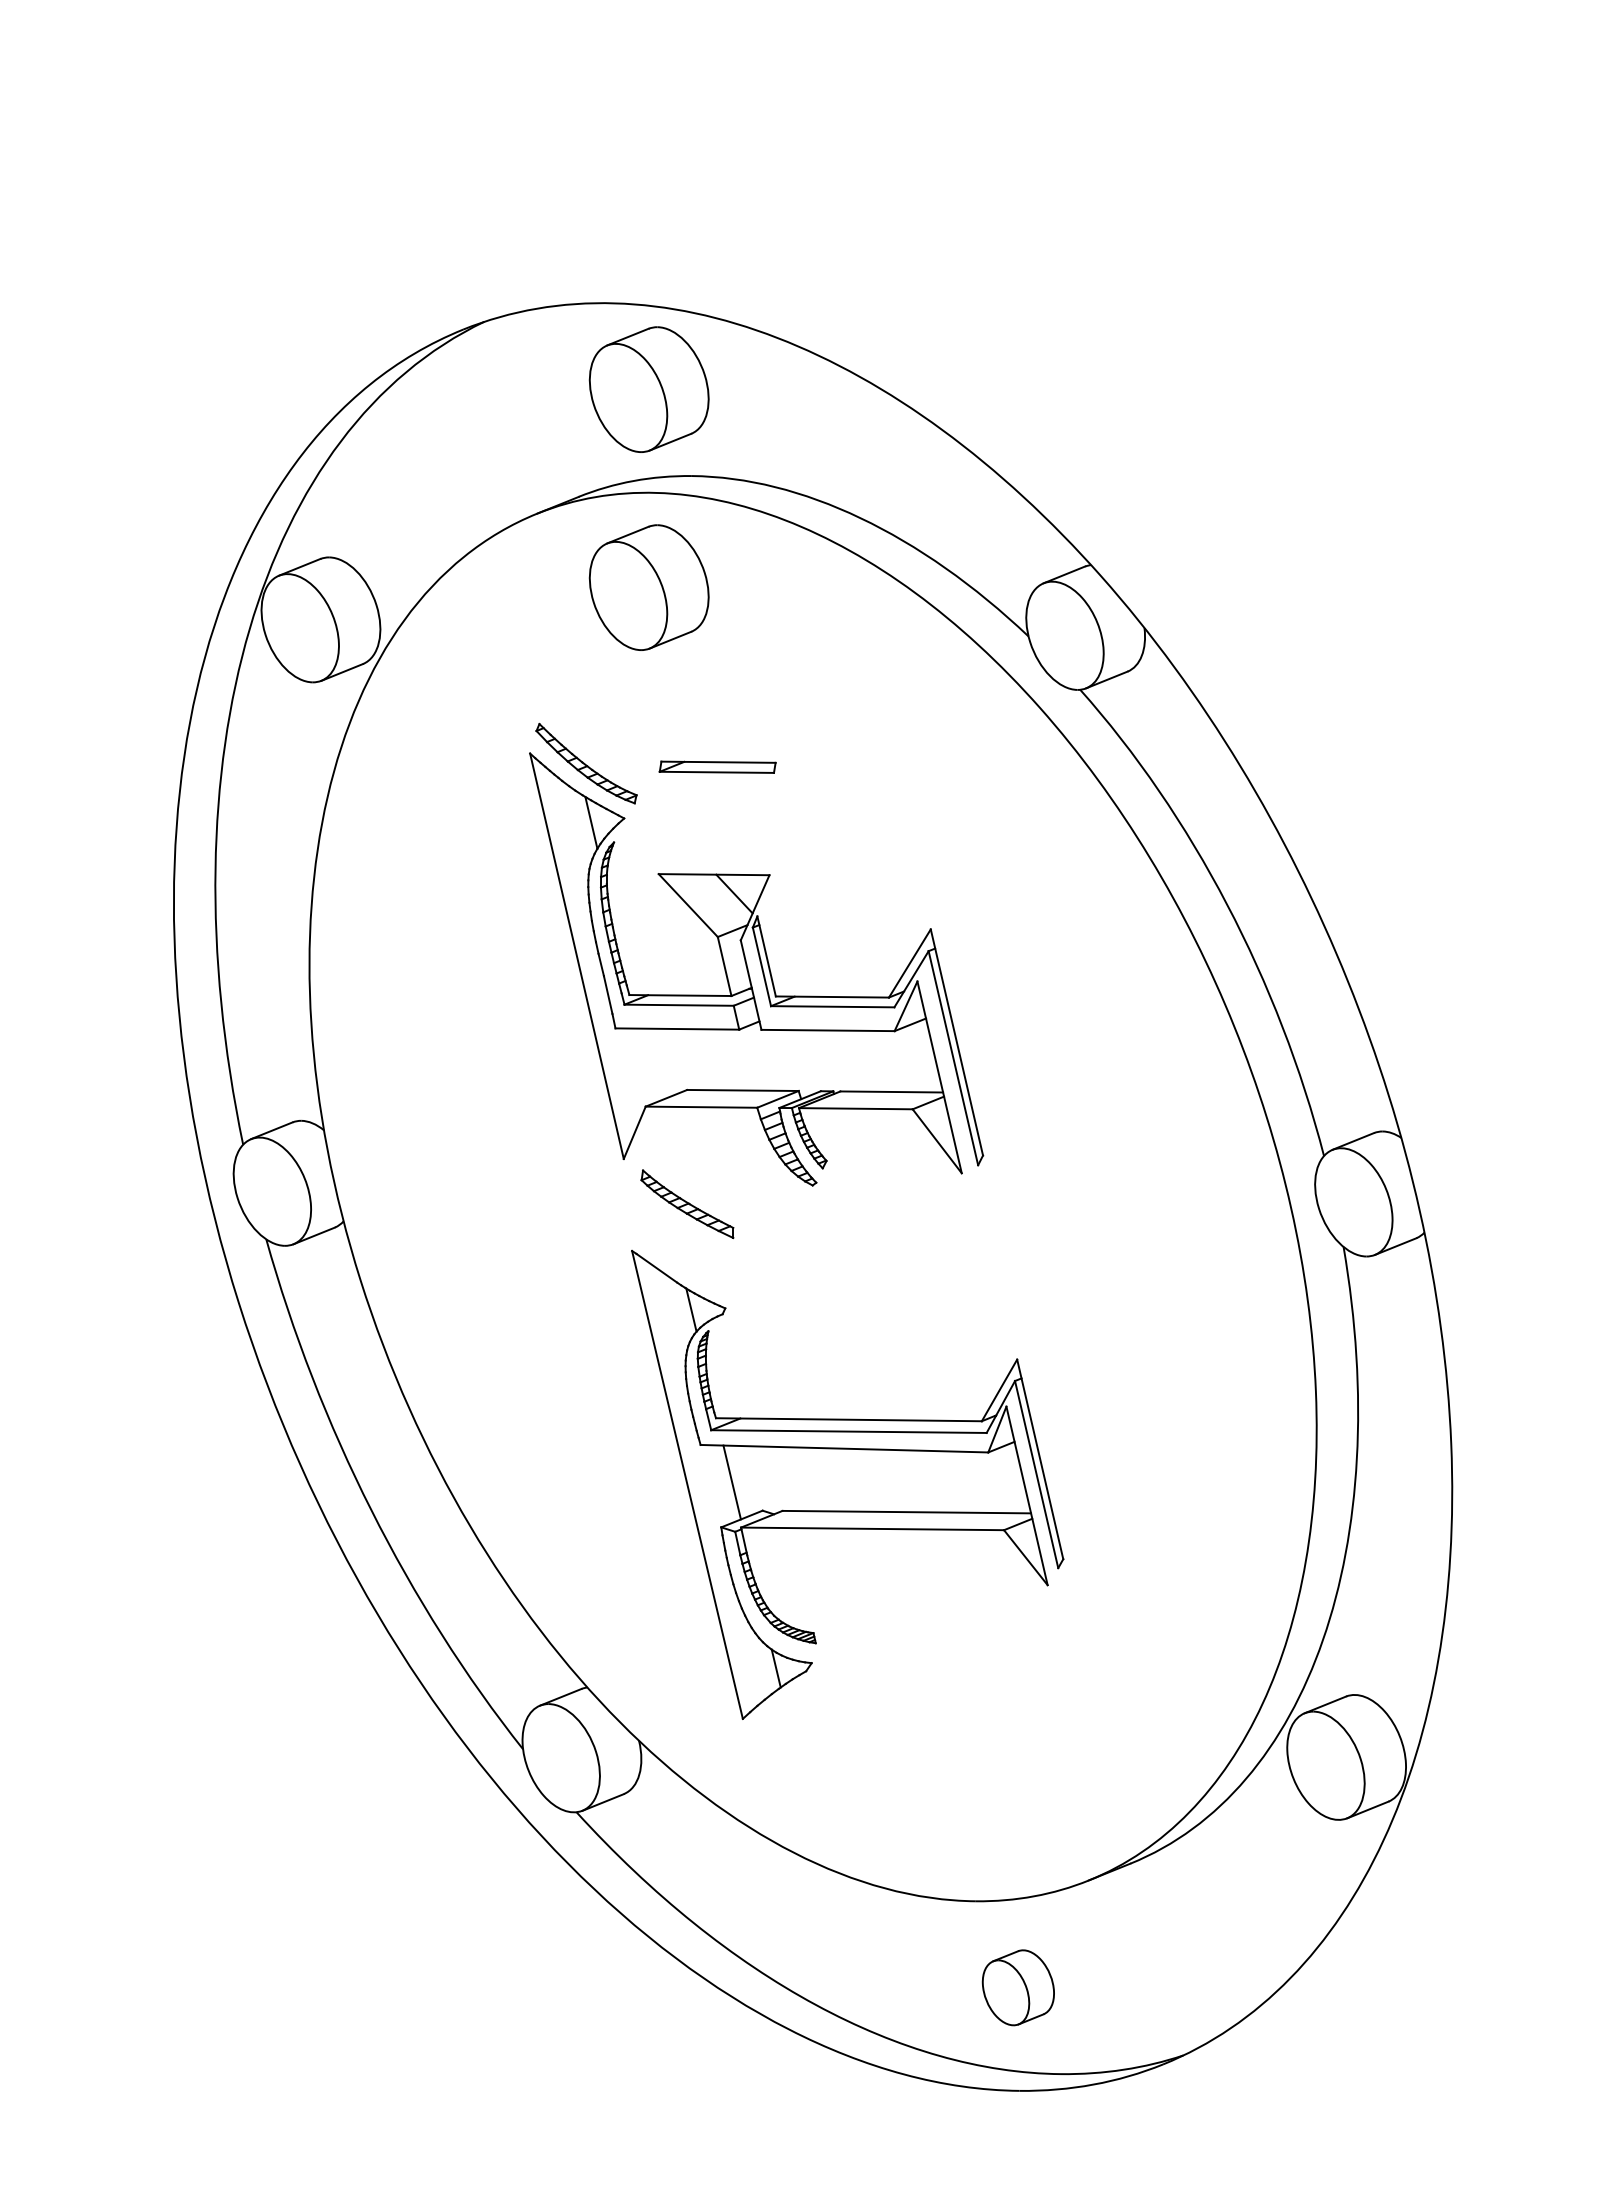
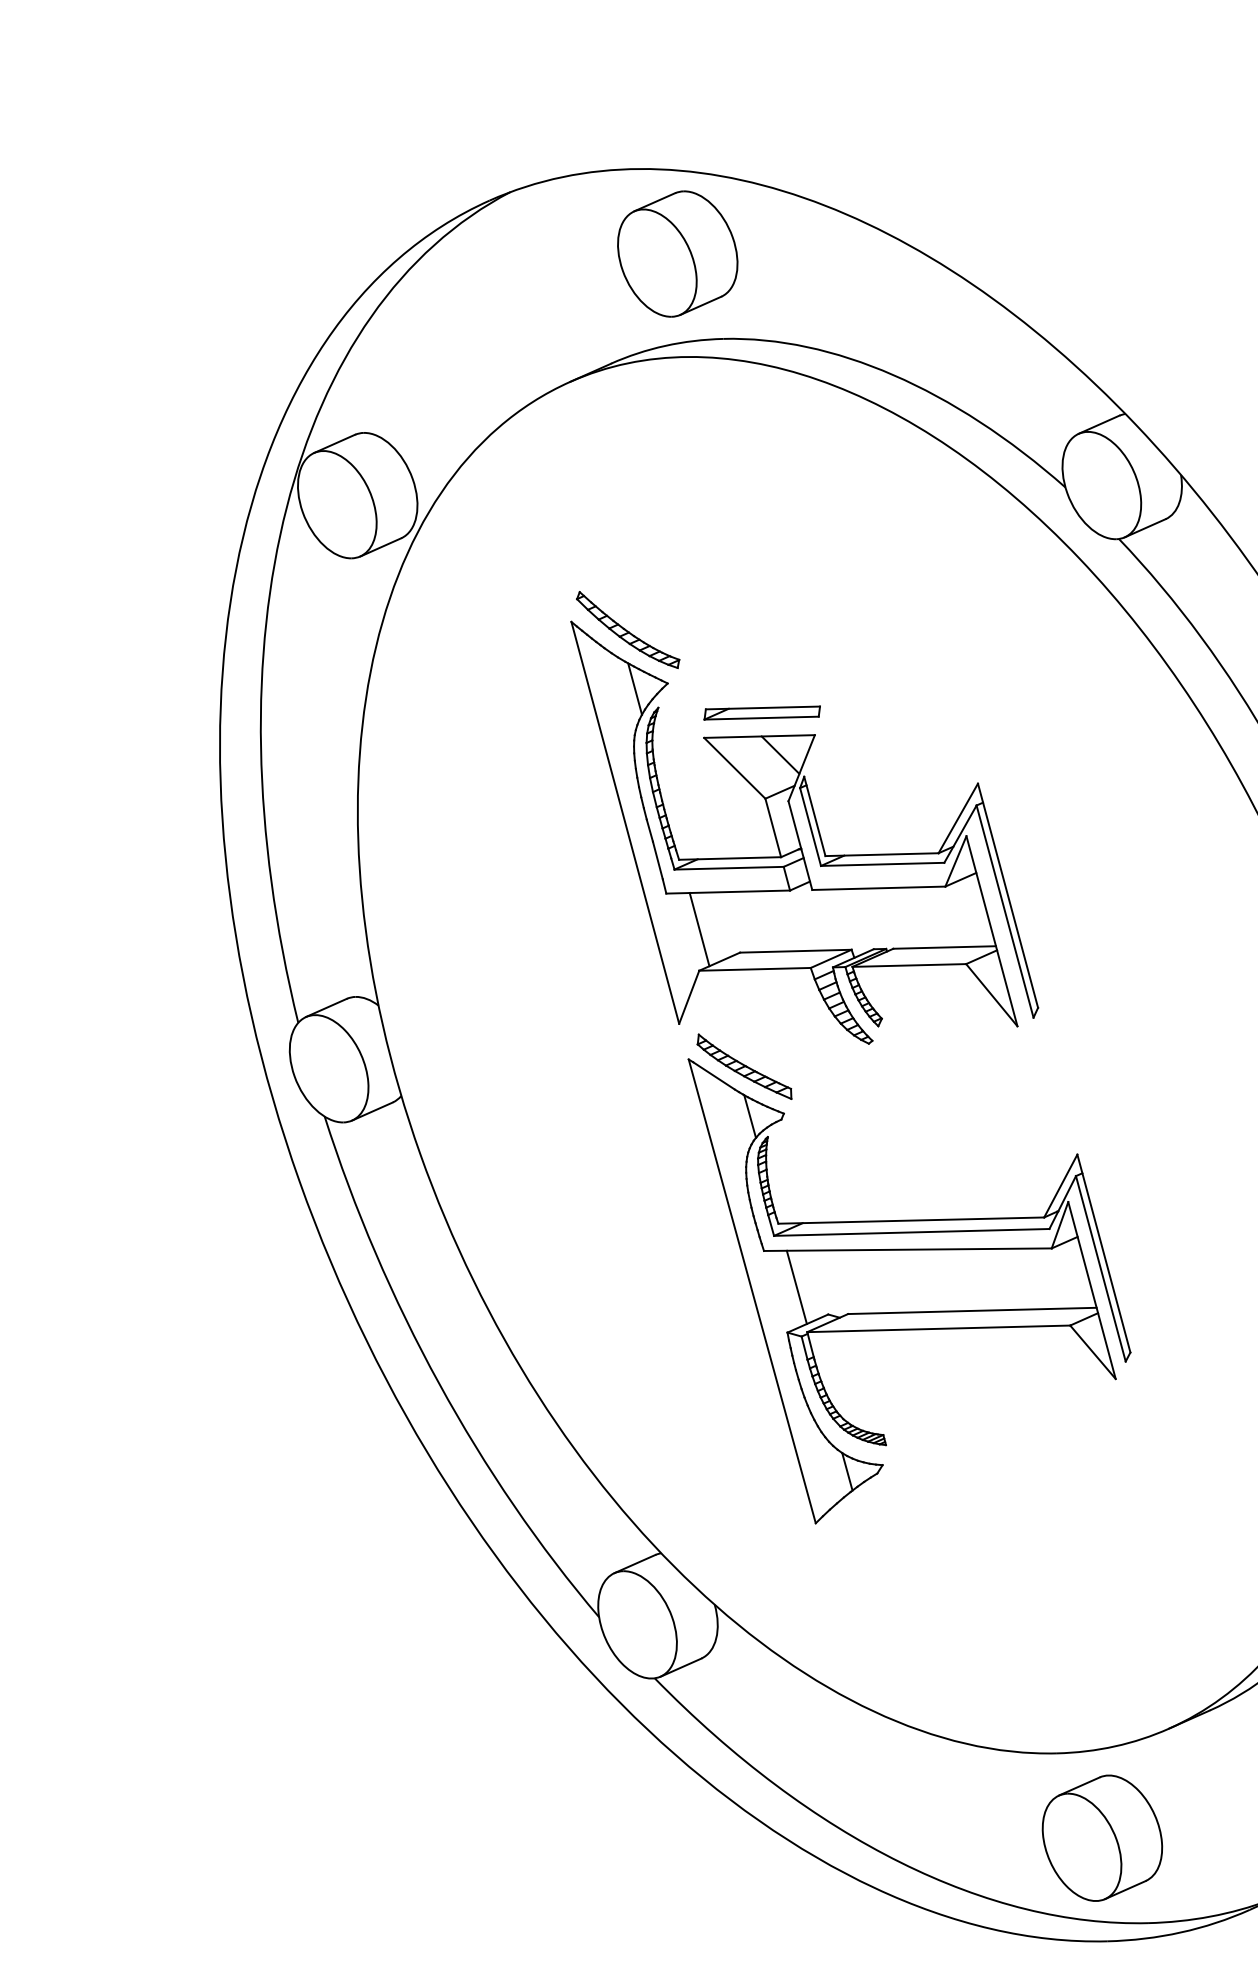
part: (648, 587) -> (683, 451), removed
part: (717, 766) -> (762, 712), moved
line: (647, 1065) -> (699, 929), added
part: (847, 1484) -> (912, 1285), moved
part: (1018, 1987) -> (1102, 1838), size x1.67

